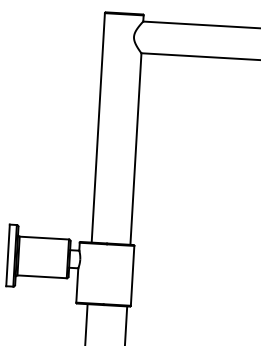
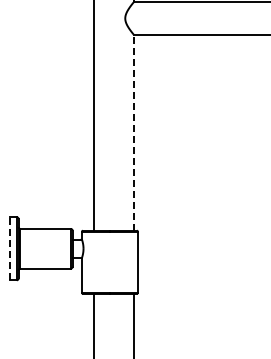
line: (135, 148) -> (133, 132), solid -> dashed
line: (7, 255) -> (9, 248), solid -> dashed

